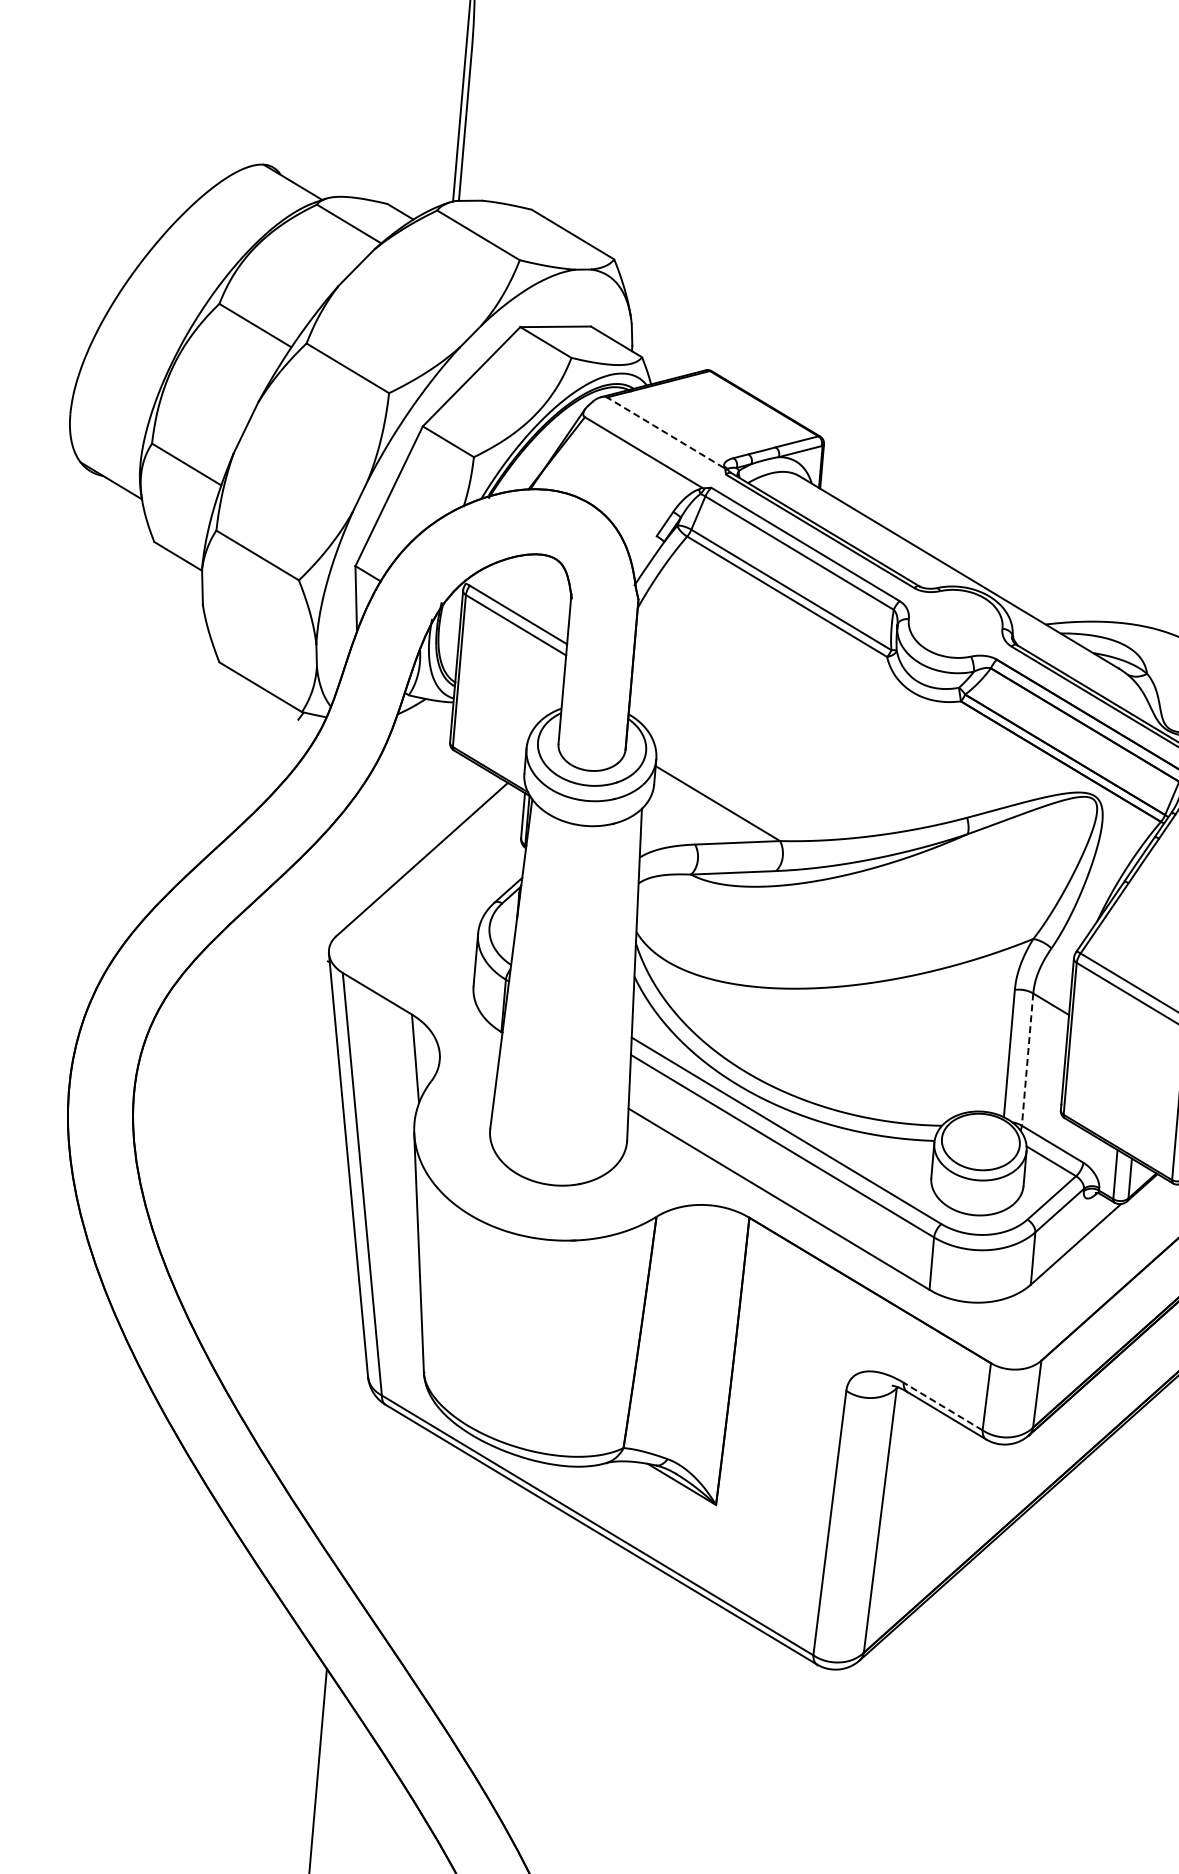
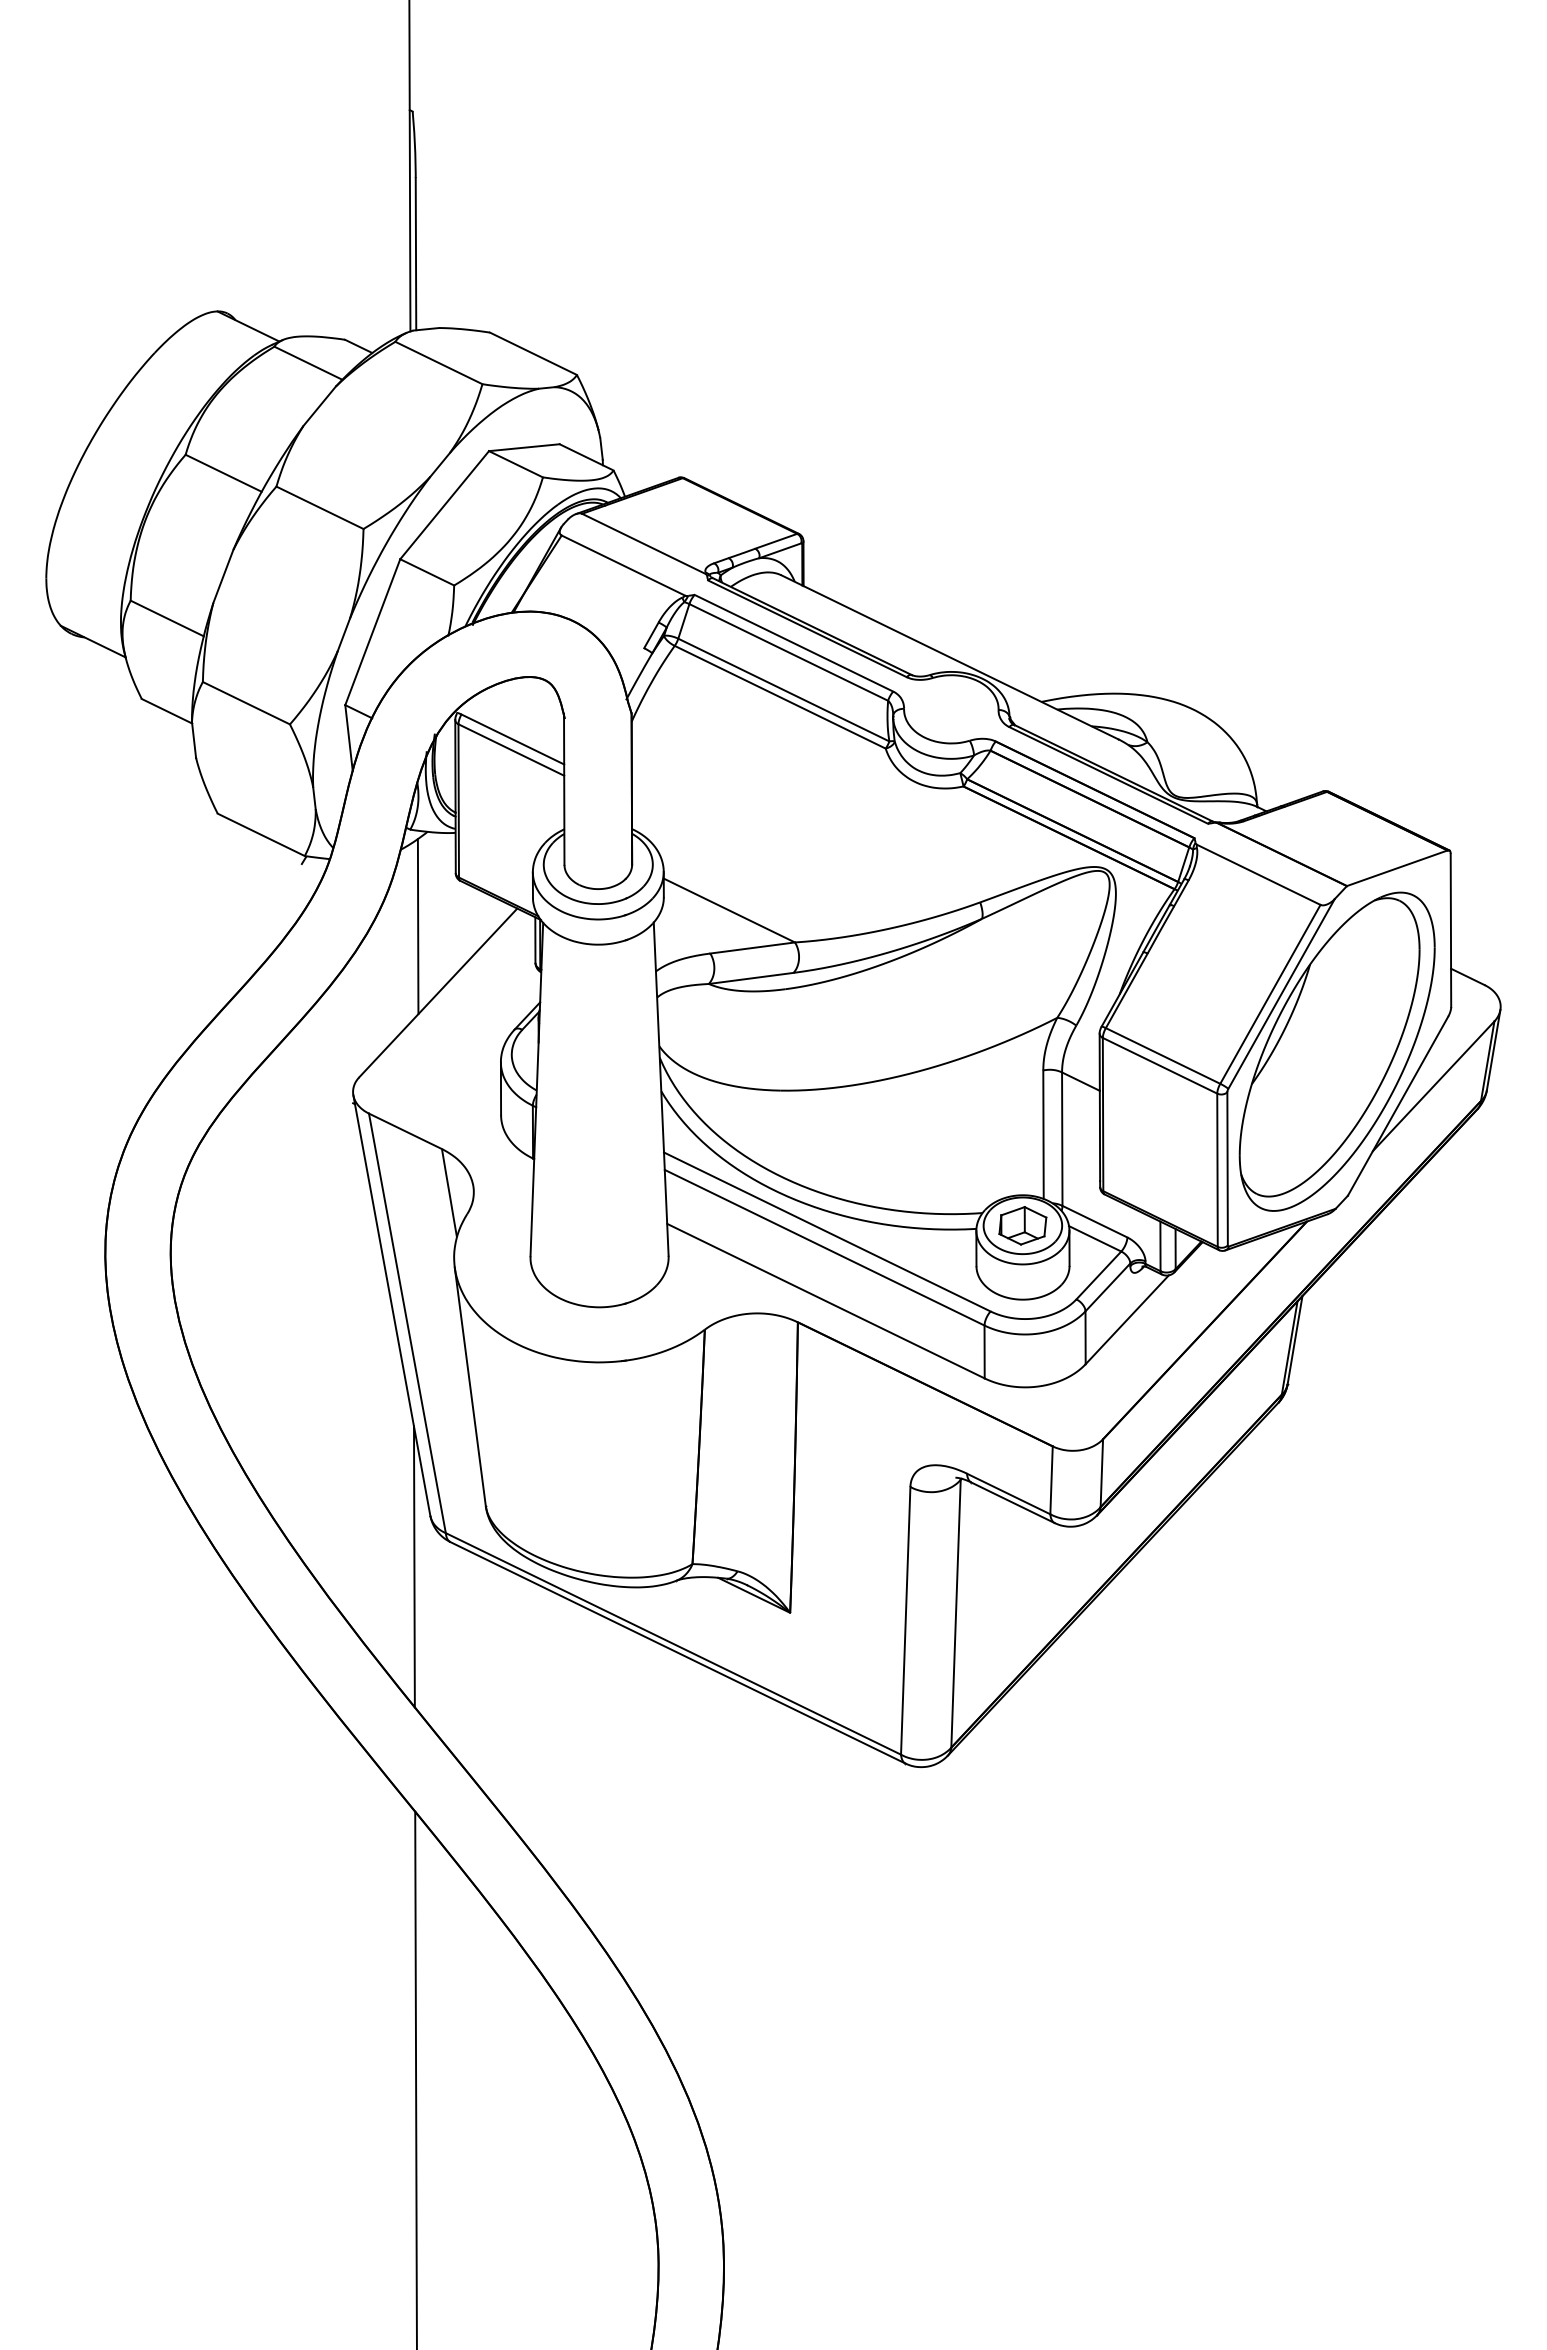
line: (665, 432) -> (643, 543), dashed -> solid
line: (407, 791) -> (417, 926), added
line: (1027, 1059) -> (1062, 1139), dashed -> solid
part: (980, 1141) -> (1022, 1225), added
line: (942, 1406) -> (1008, 1493), dashed -> solid
line: (347, 1425) -> (414, 1566), added

